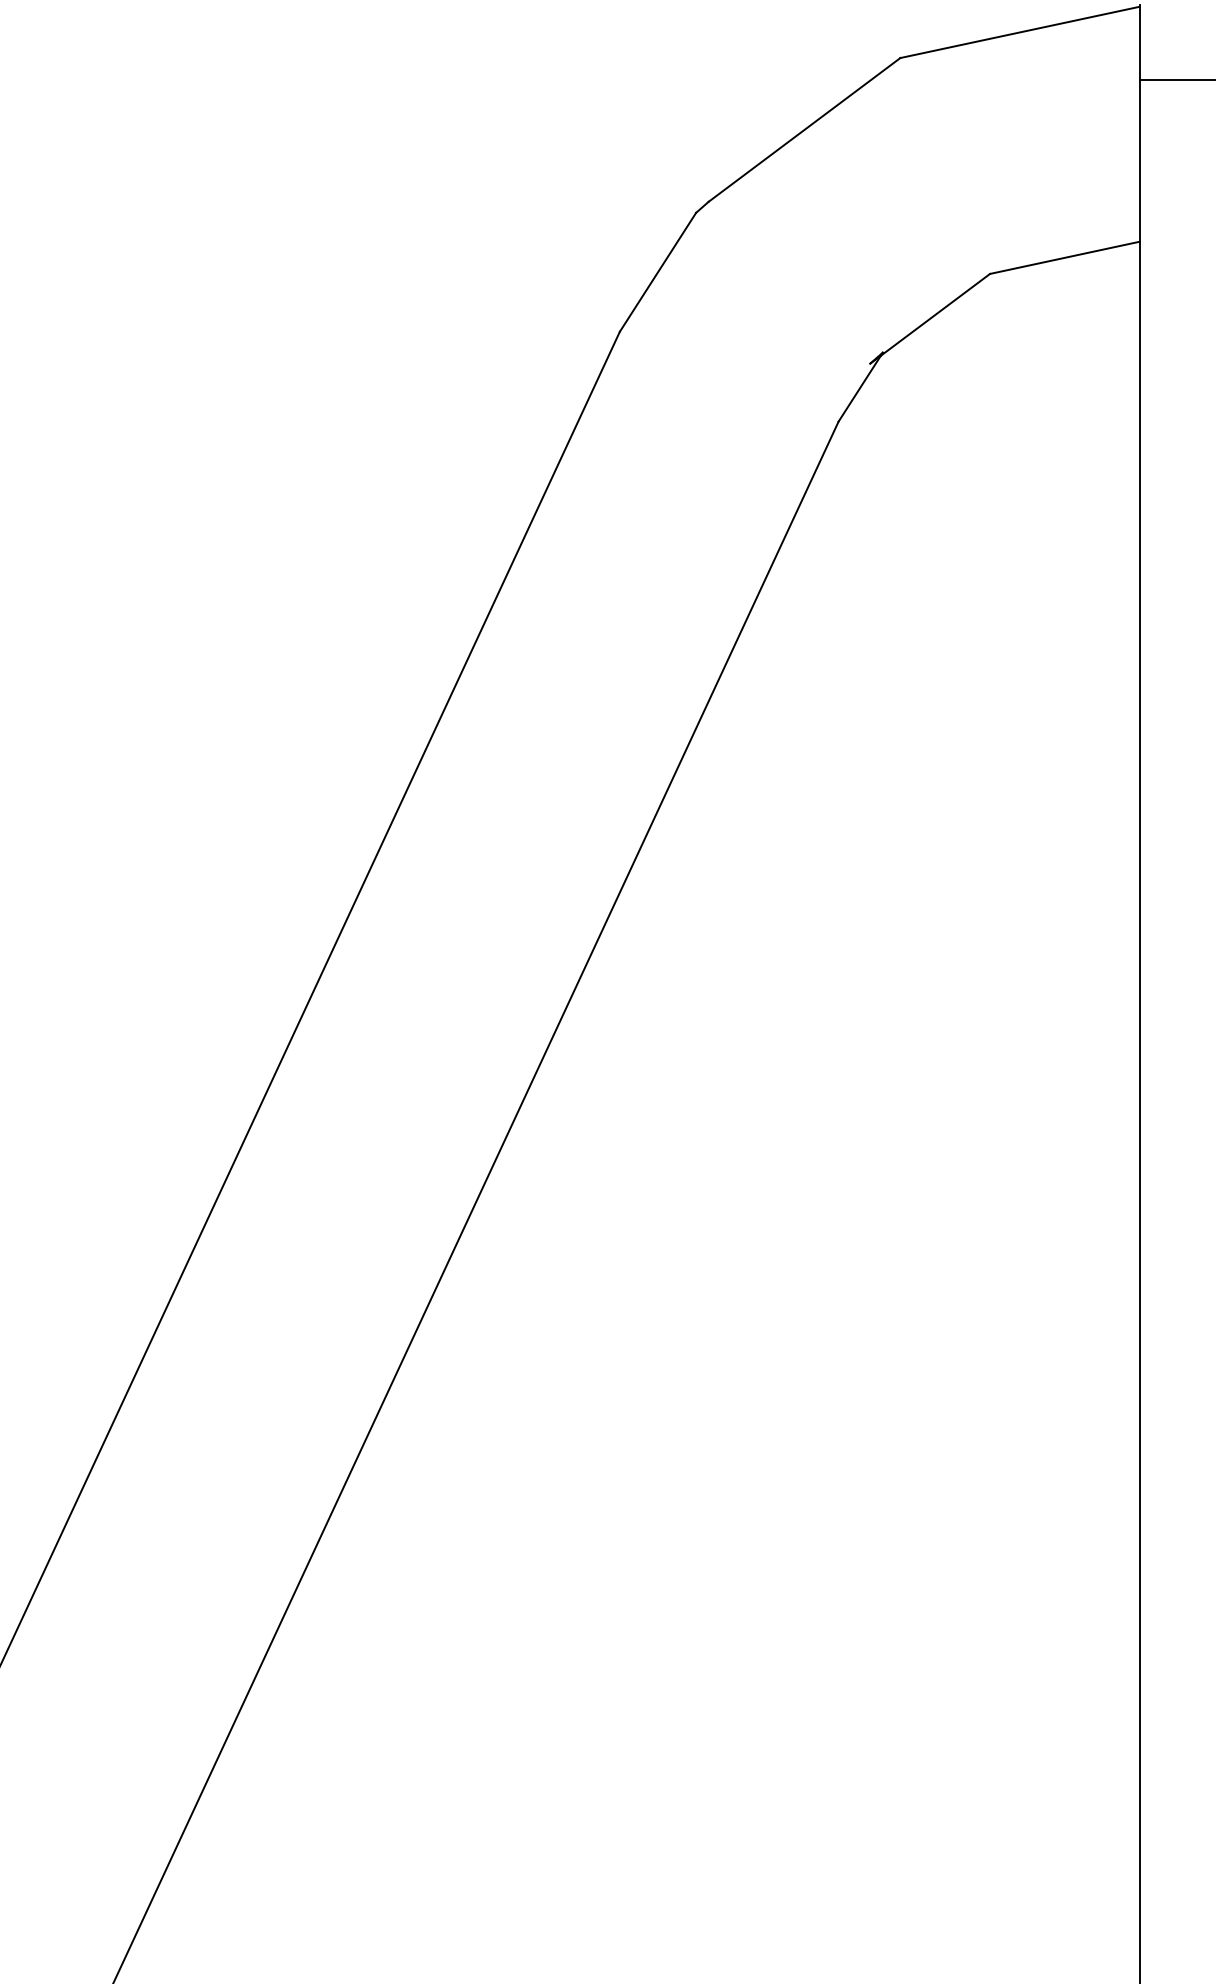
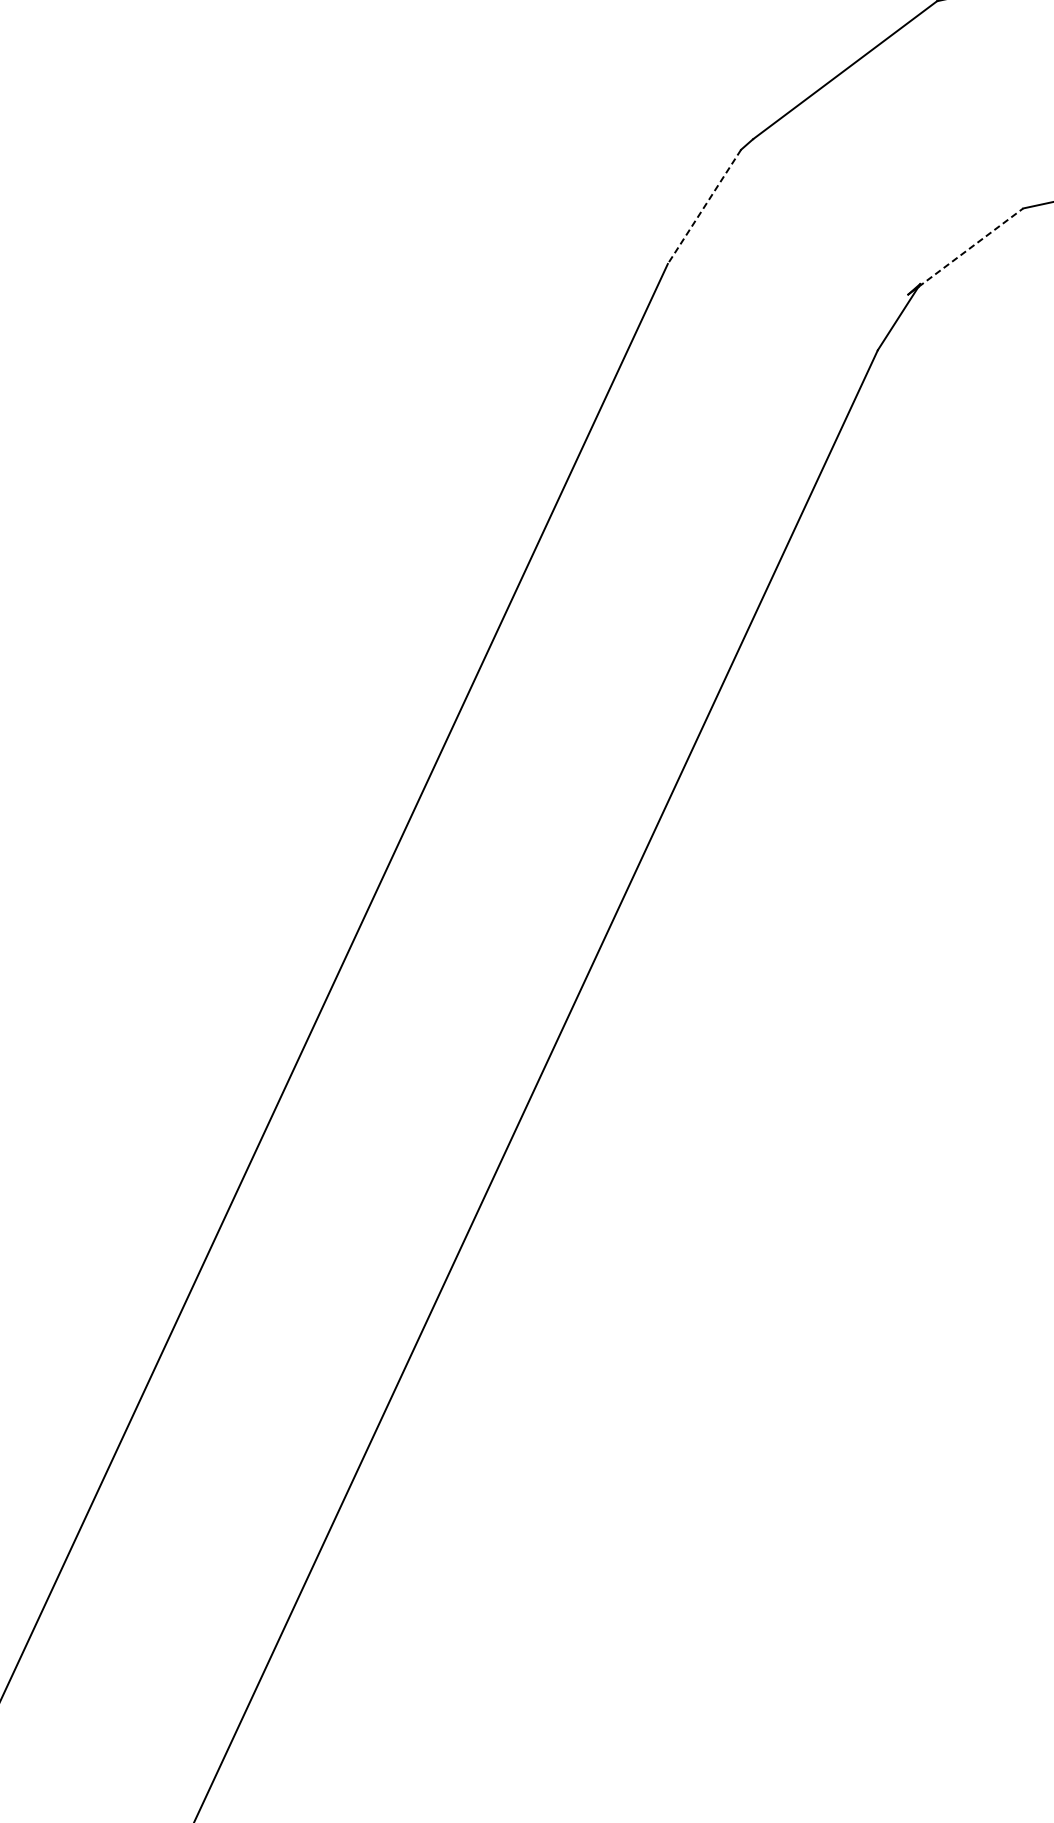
line: (658, 272) -> (704, 207), solid -> dashed
line: (935, 314) -> (970, 247), solid -> dashed

